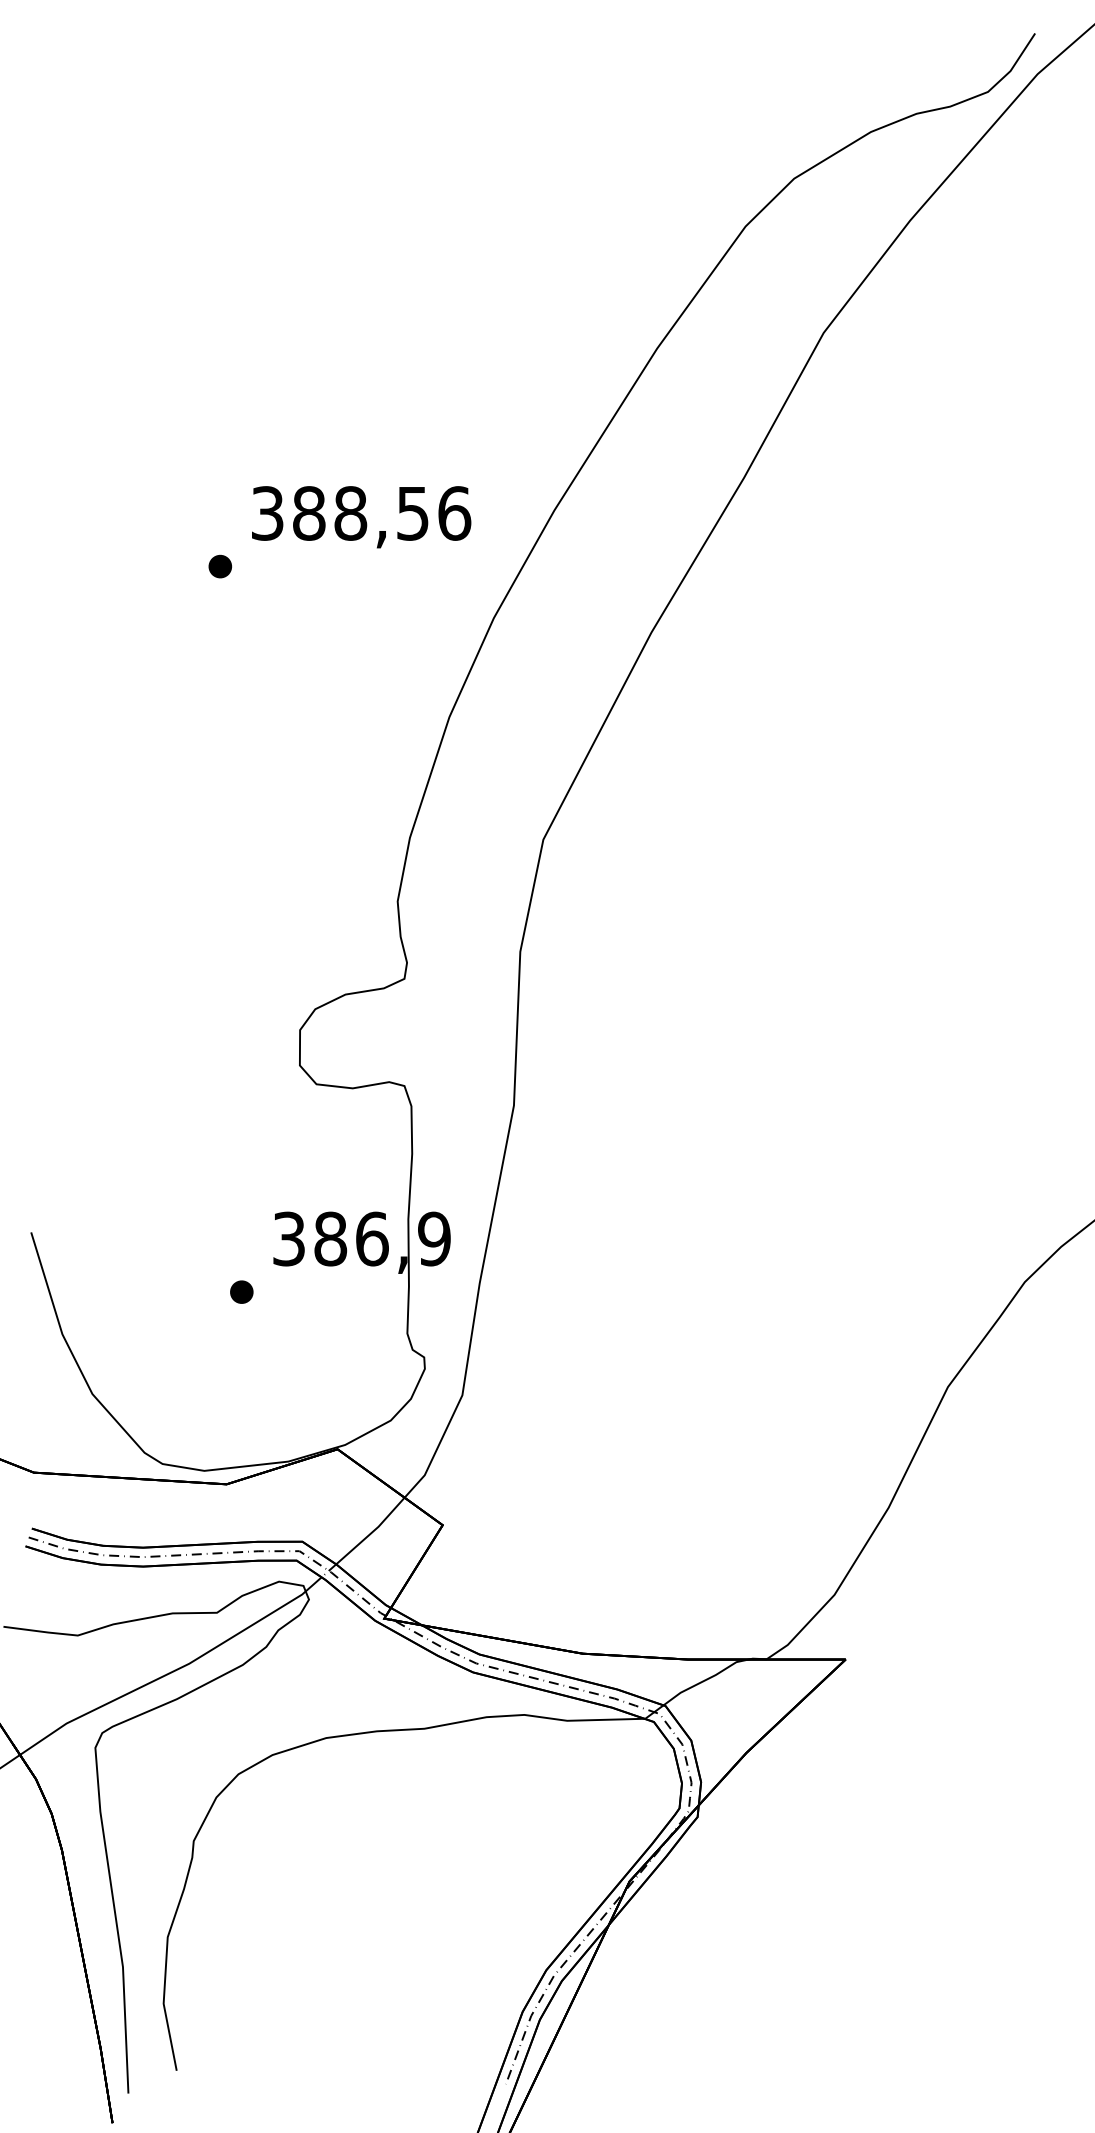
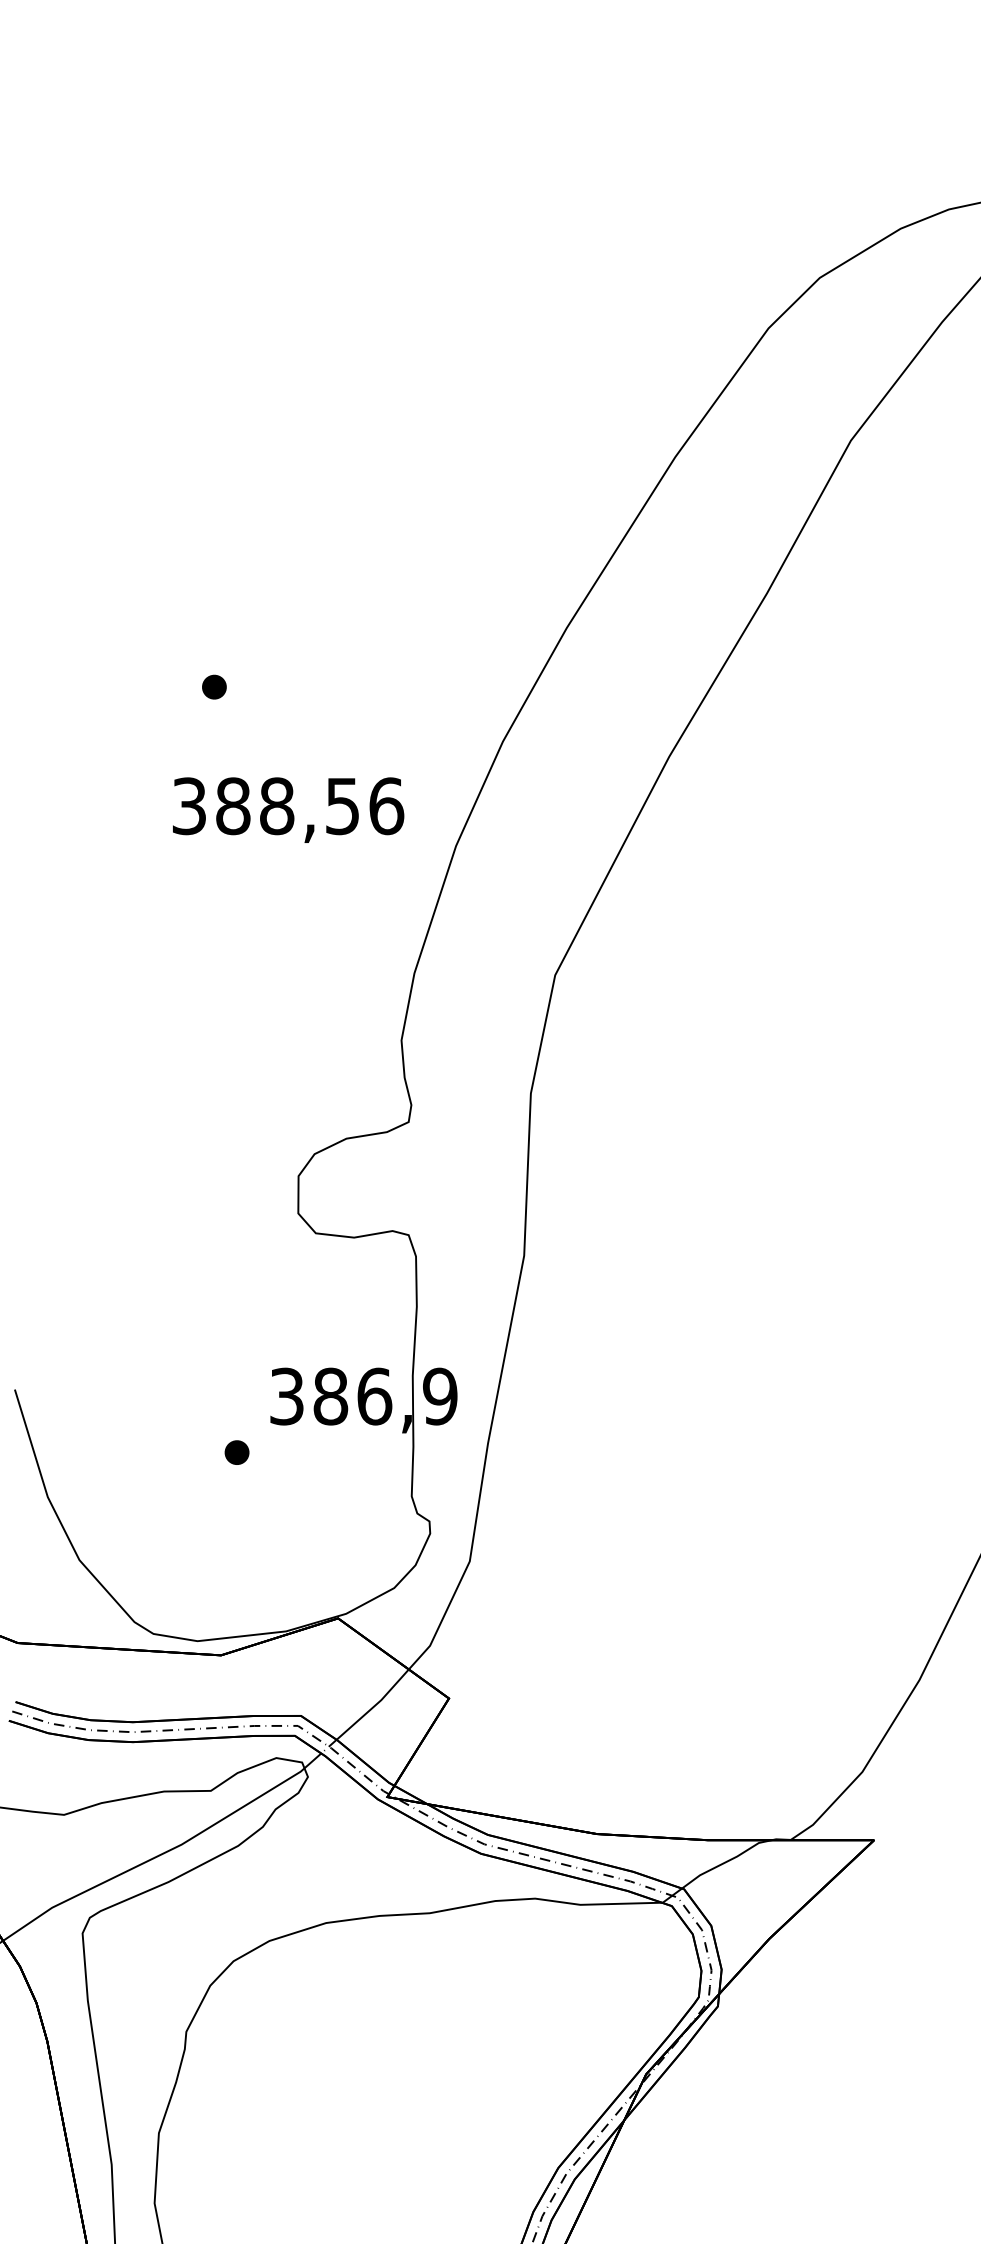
text: (361, 517) -> (288, 810), moved

